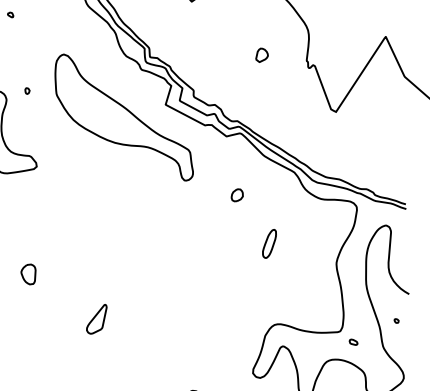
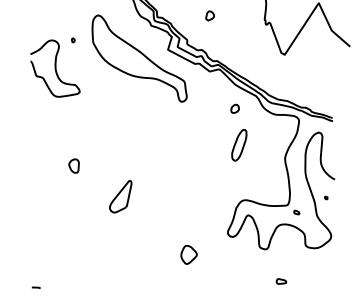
part: (261, 54) -> (209, 15), moved
part: (236, 194) -> (234, 108), moved
part: (268, 242) -> (238, 144), size x1.6
part: (96, 318) -> (120, 196), size x1.6

